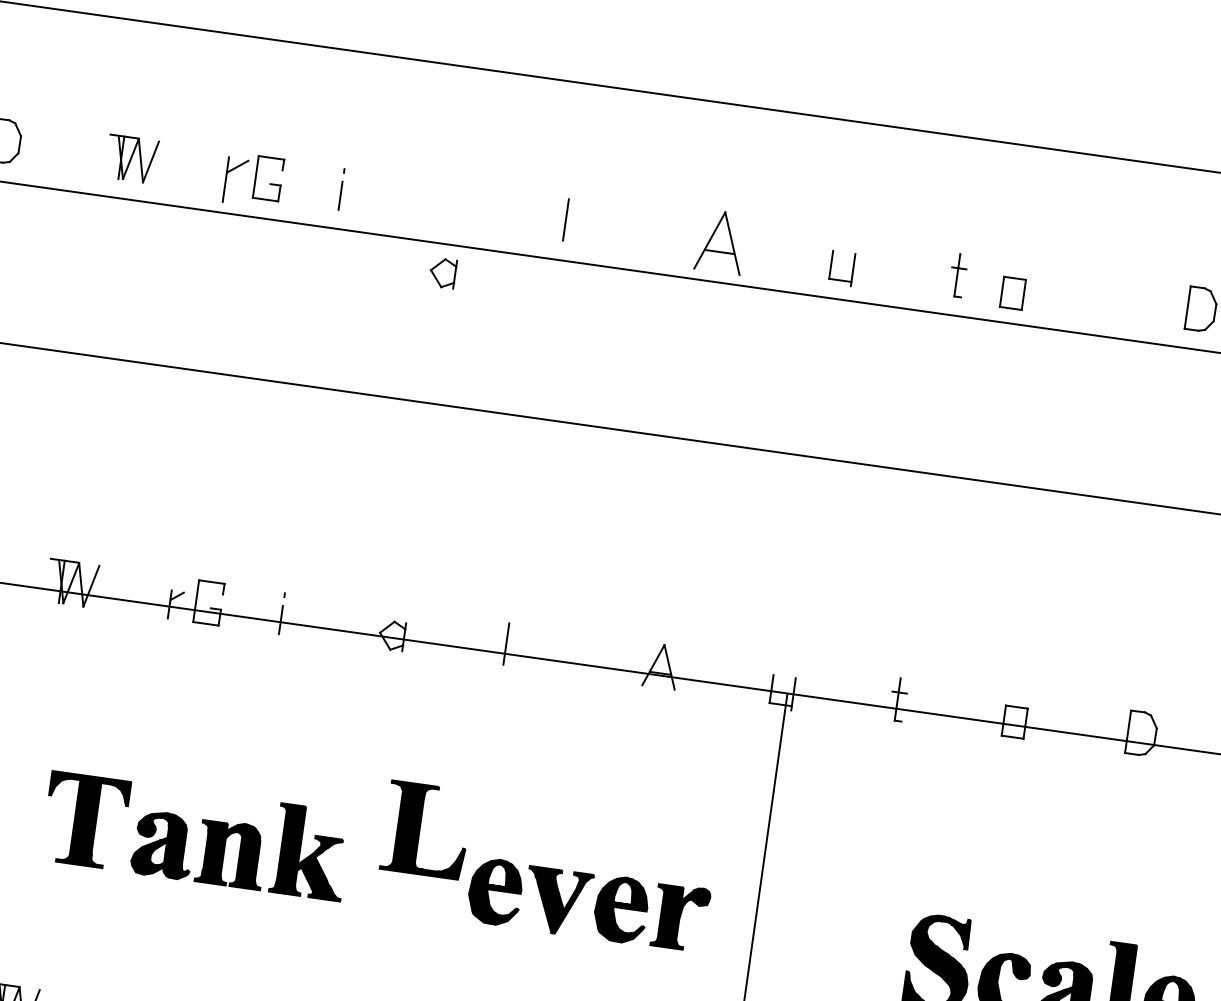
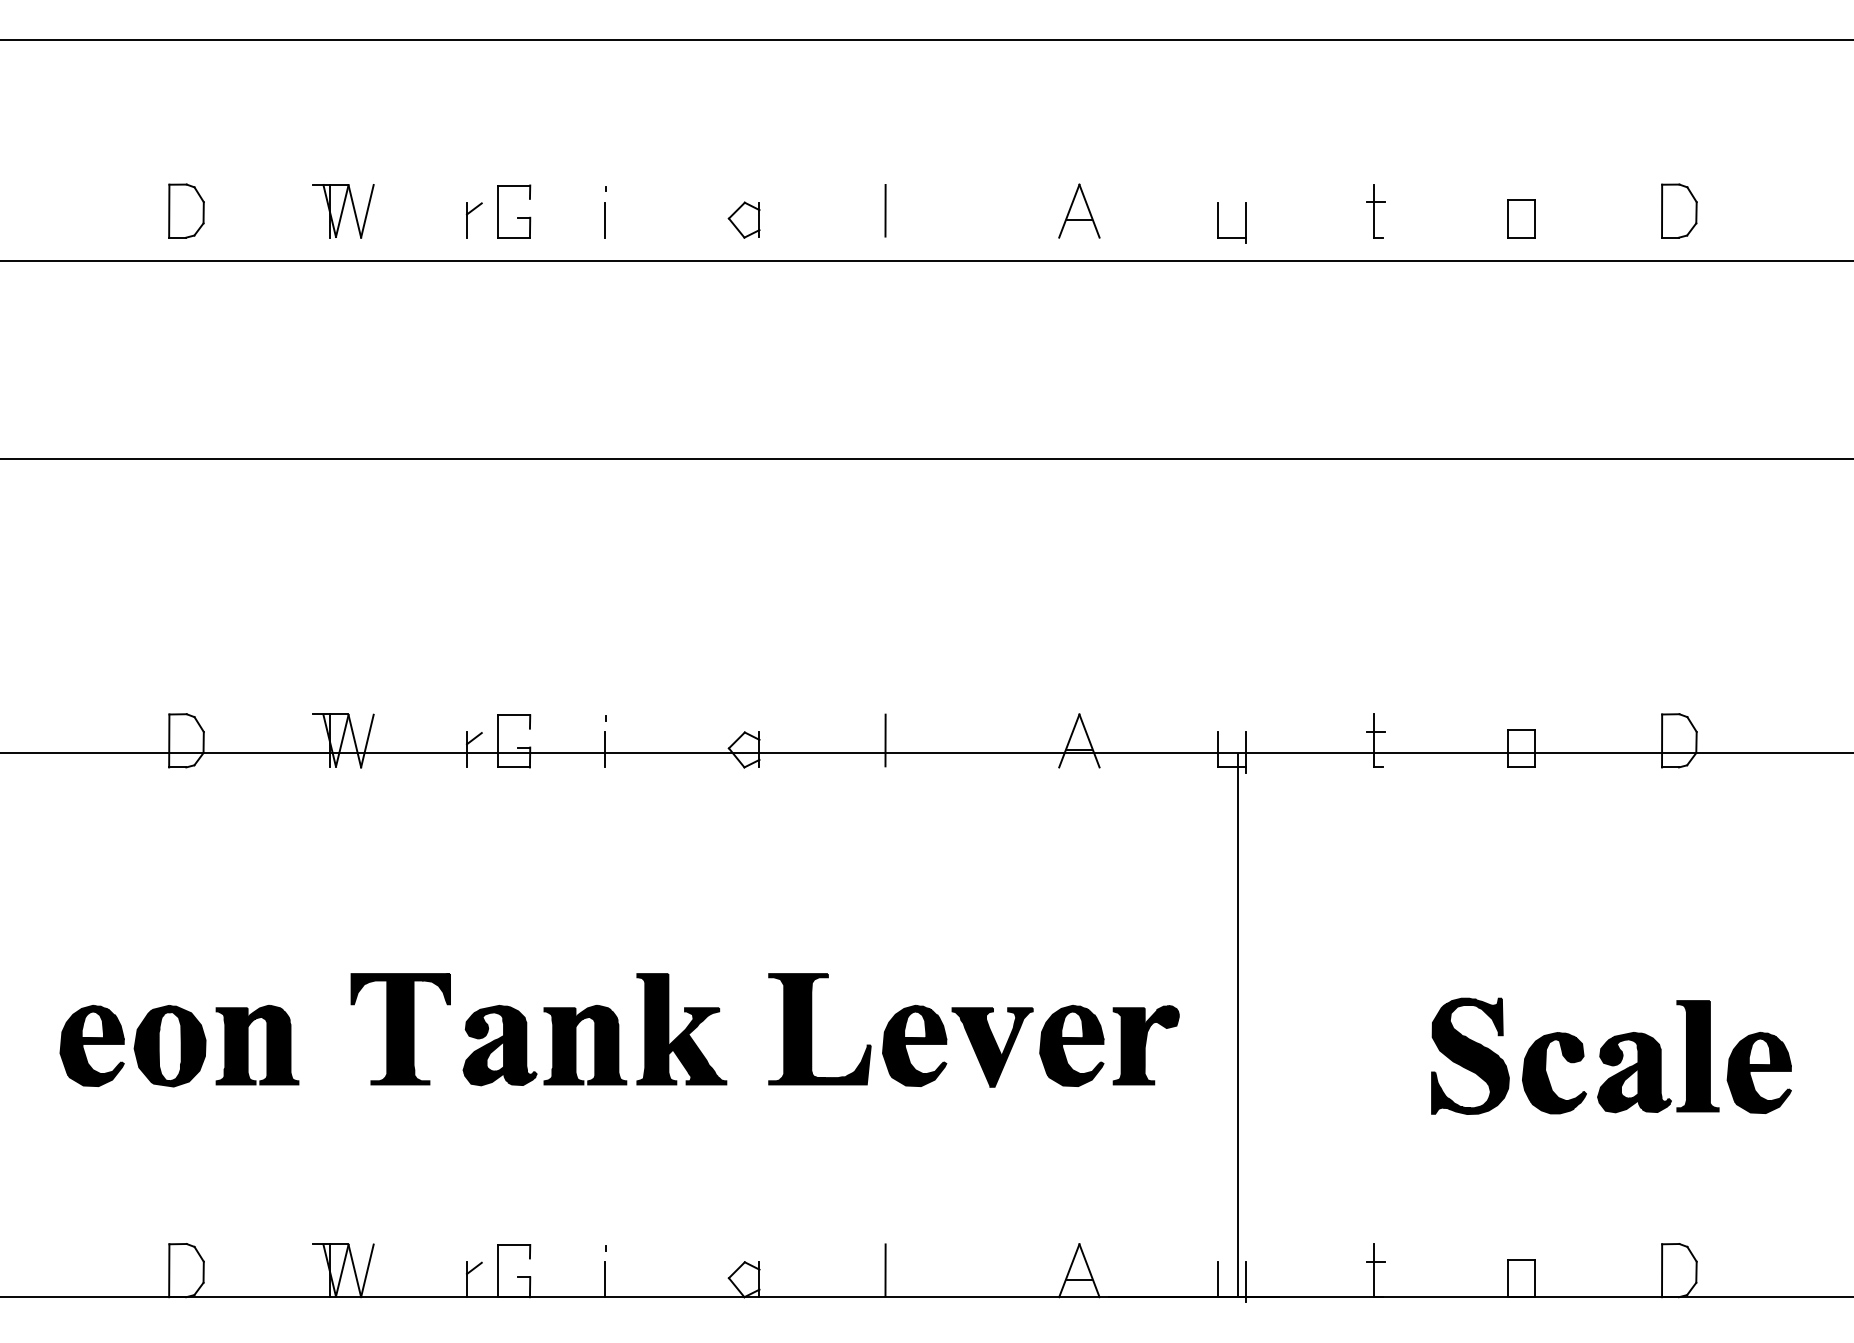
part: (234, 181) -> (473, 220), size x0.62
part: (721, 241) -> (1079, 210), size x0.71
part: (442, 272) -> (743, 219), moved
part: (1012, 293) -> (1521, 218), moved
part: (420, 829) -> (812, 1029), moved

